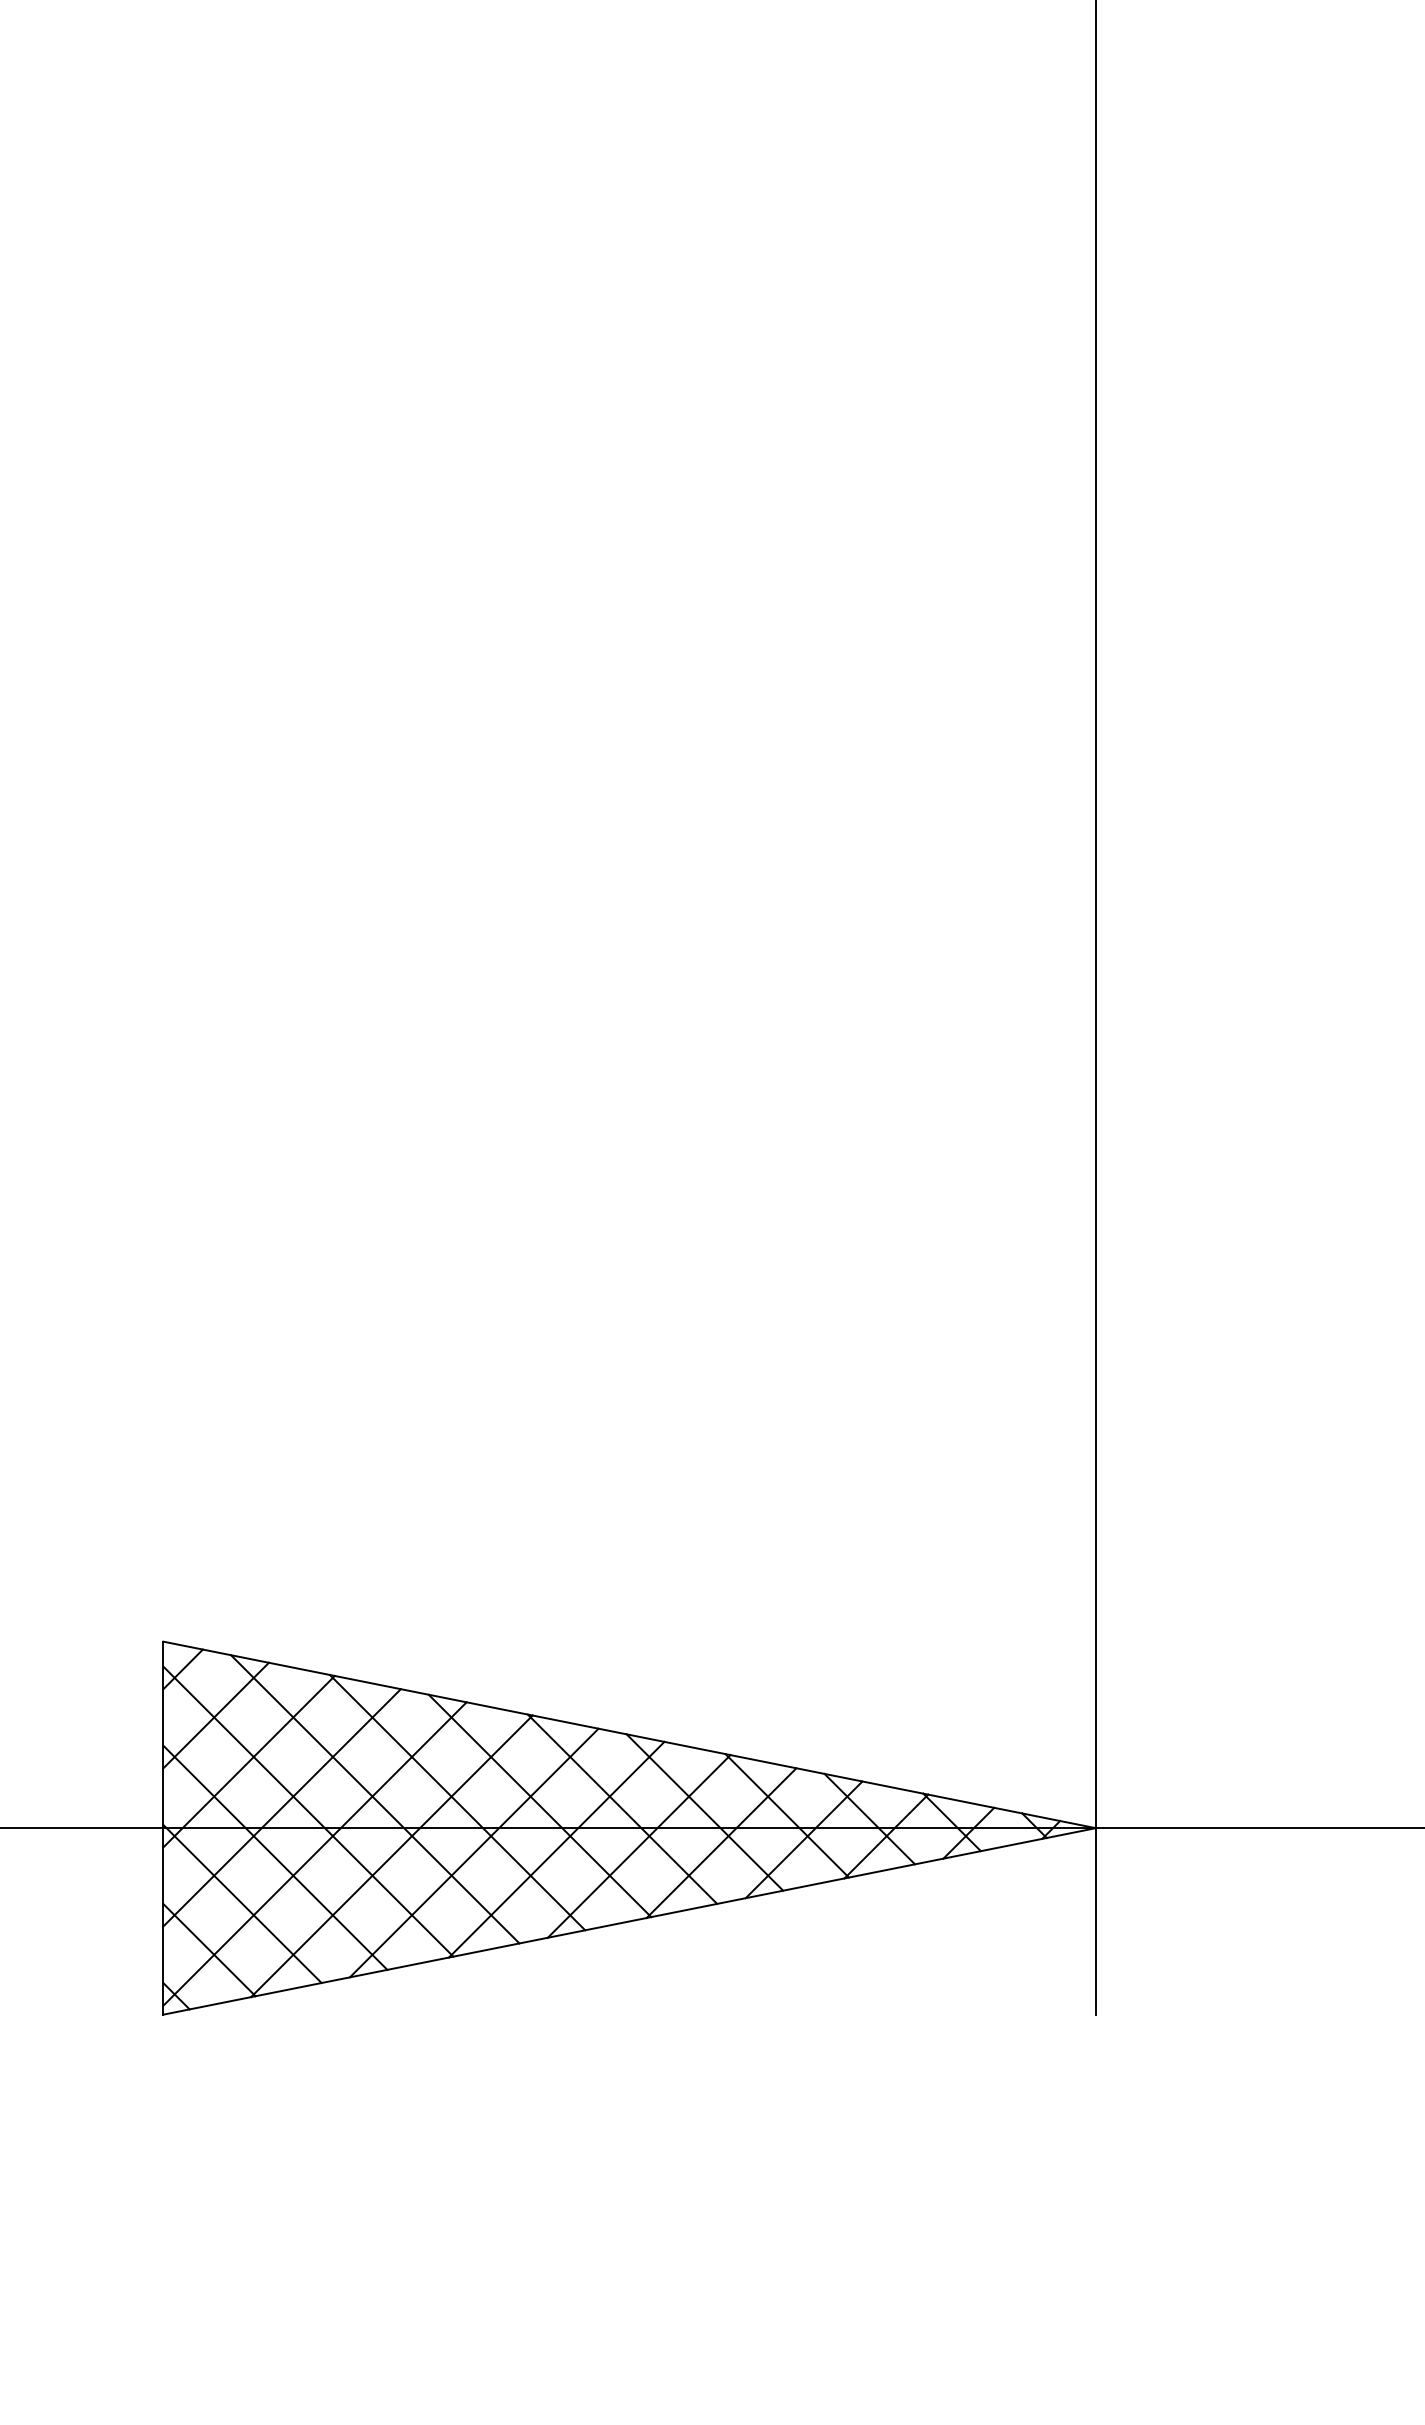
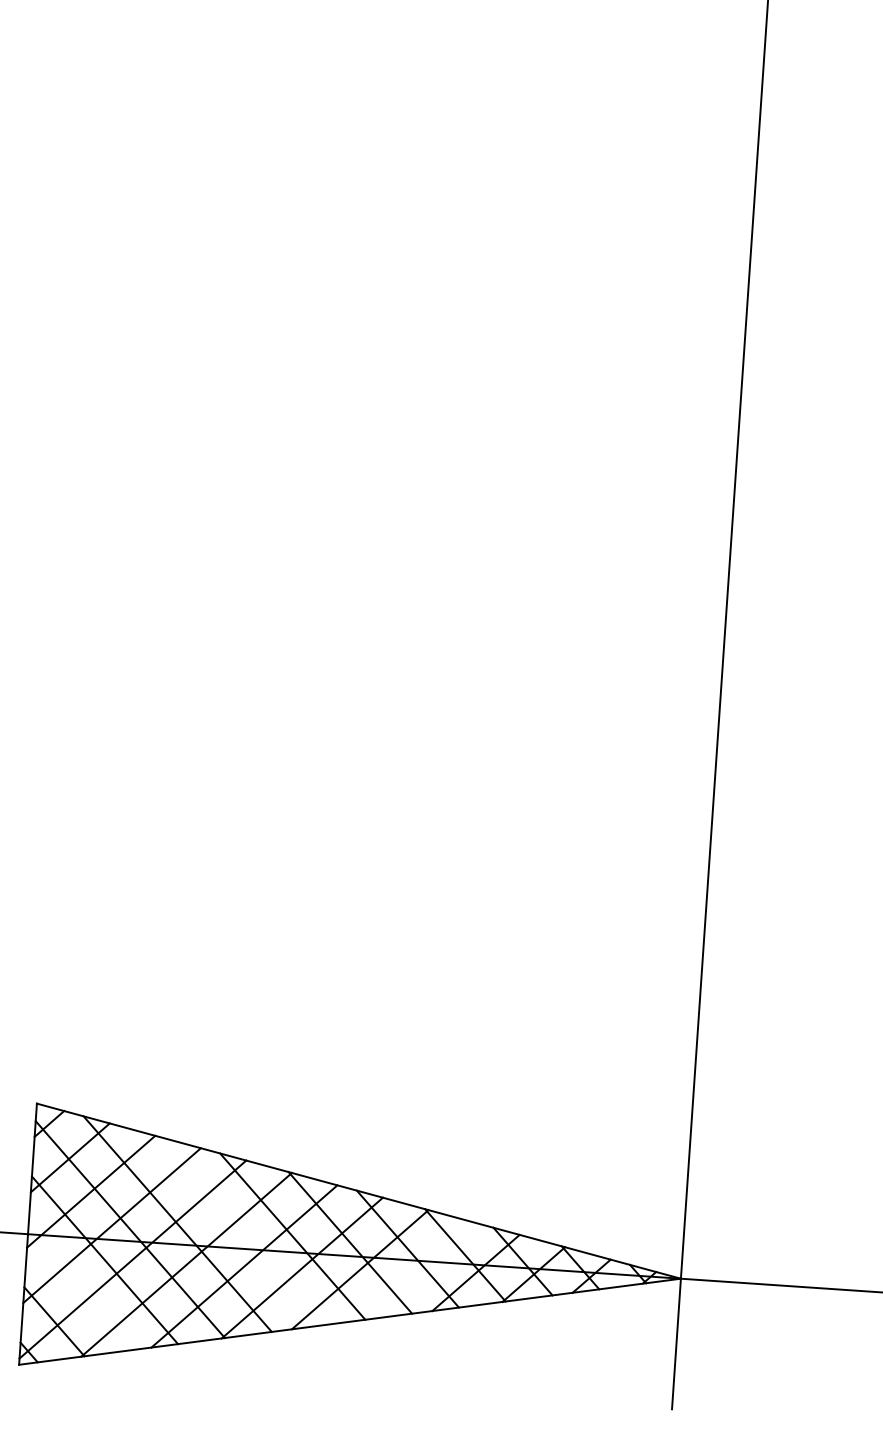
line: (457, 1802) -> (235, 1230), removed
line: (721, 1843) -> (418, 1271), removed
line: (242, 1903) -> (79, 1290), removed

